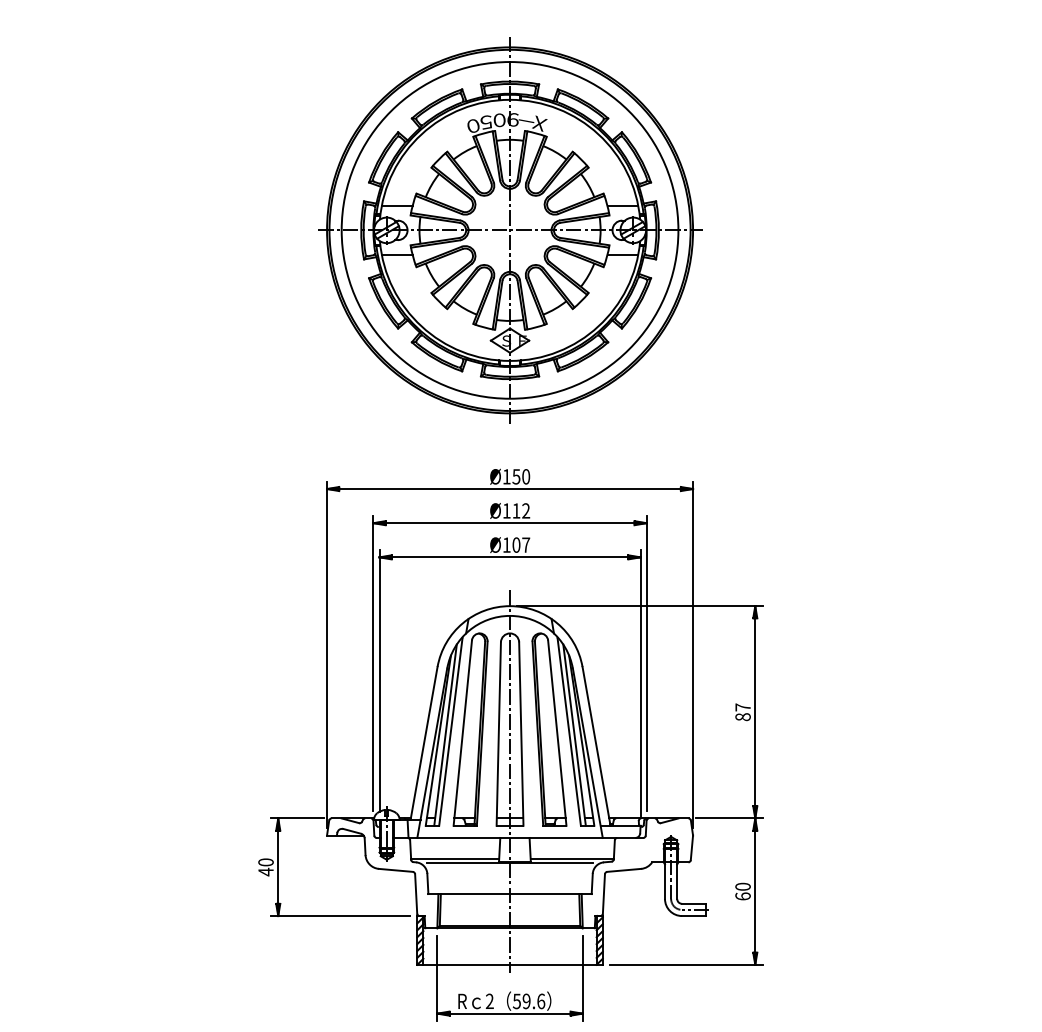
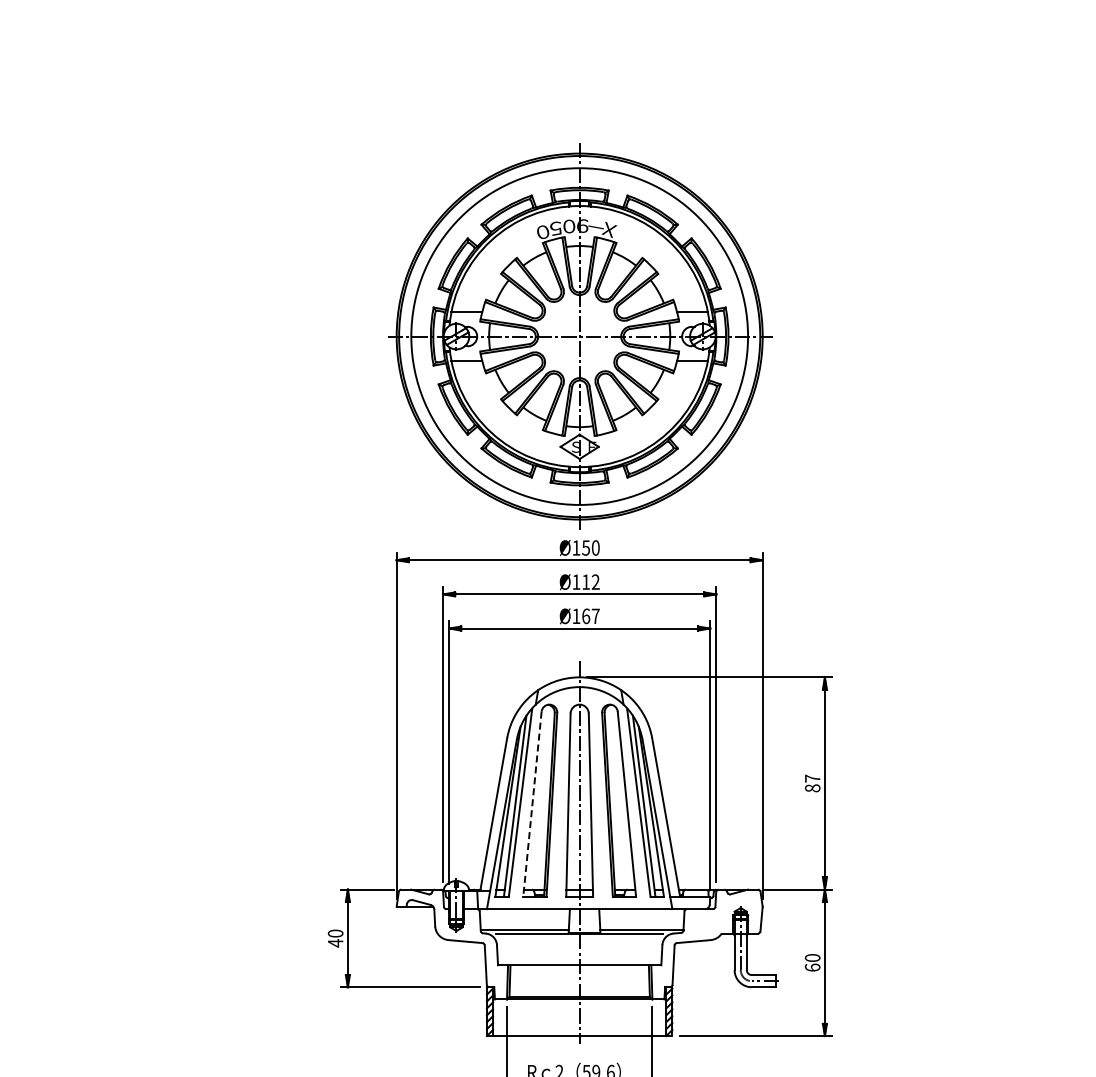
part: (510, 230) -> (580, 336), moved
text: (516, 544) -> (586, 615), Ø107 -> Ø167
line: (462, 733) -> (532, 804), solid -> dashed

